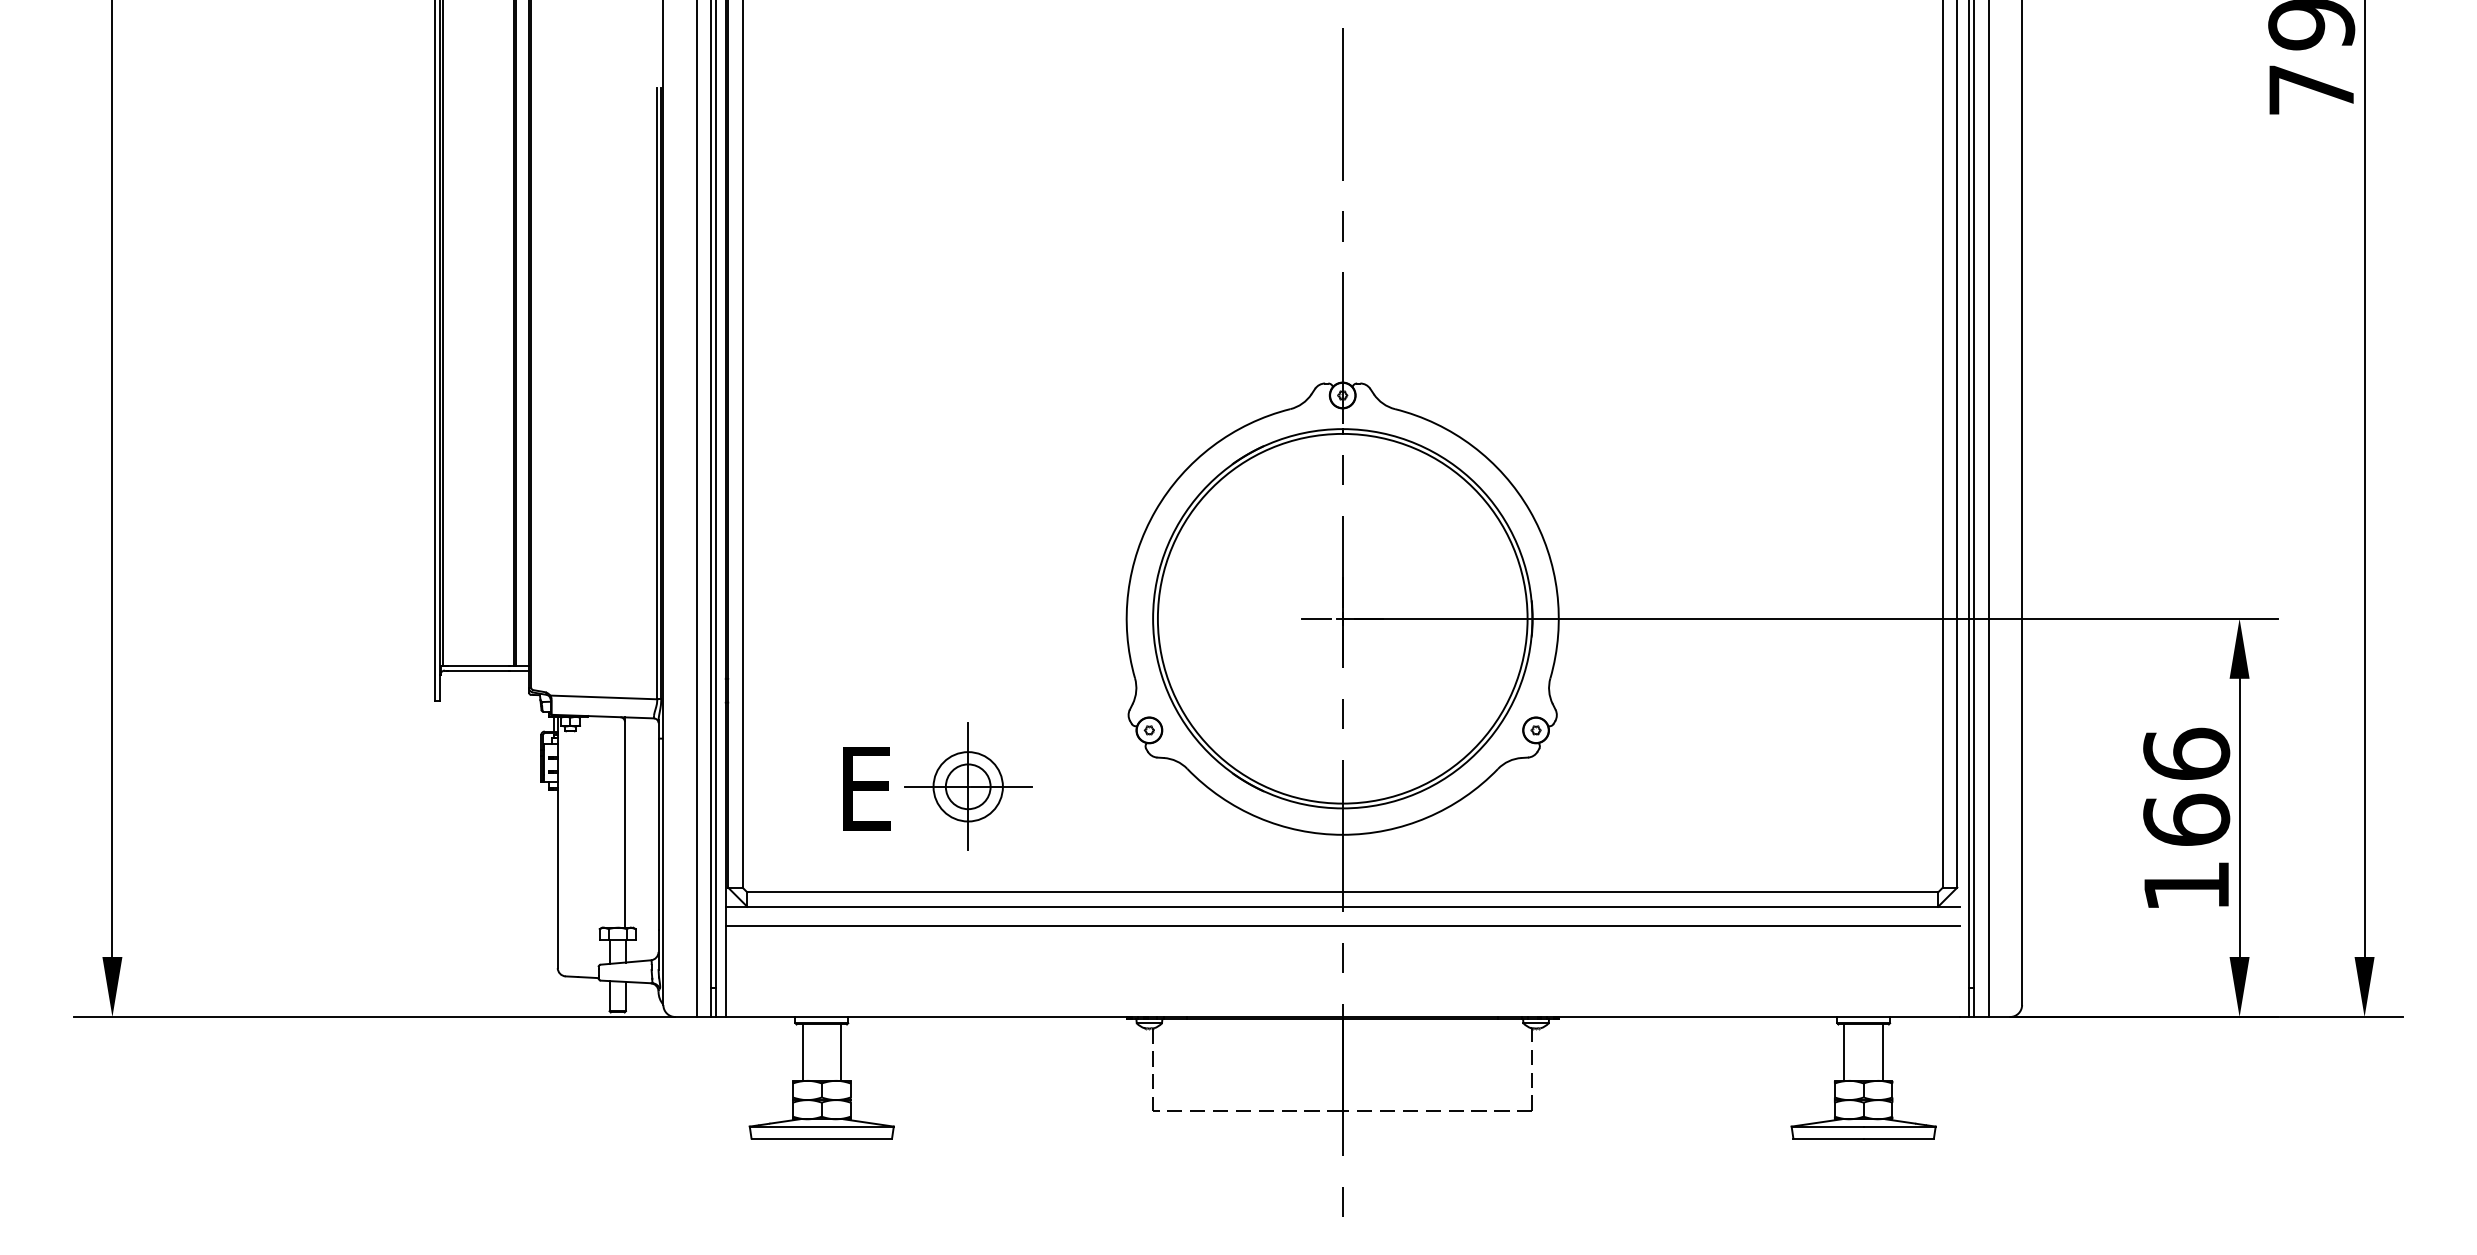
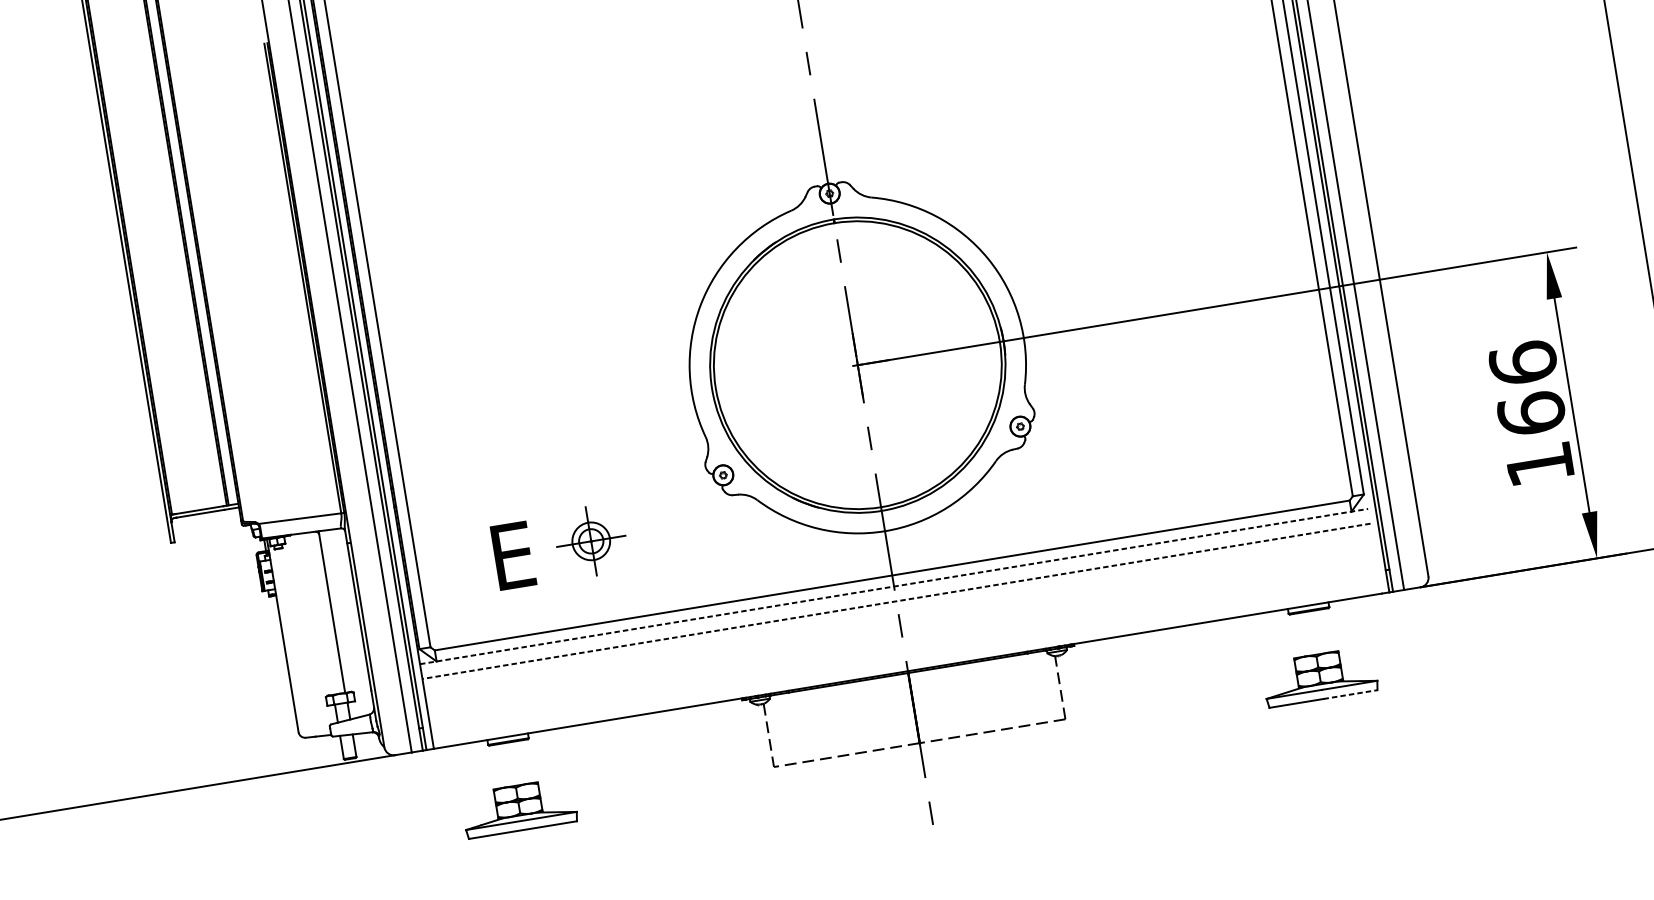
line: (1316, 618) -> (837, 368), removed
part: (968, 786) -> (591, 541), size x0.7
line: (1342, 906) -> (893, 586), solid -> dashed
line: (1342, 926) -> (896, 601), solid -> dashed
line: (802, 1052) -> (497, 766), removed
line: (841, 1052) -> (527, 761), removed
line: (1844, 1052) -> (1297, 635), removed
line: (1882, 1052) -> (1327, 630), removed
line: (1899, 1138) -> (1351, 694), solid -> dashed

